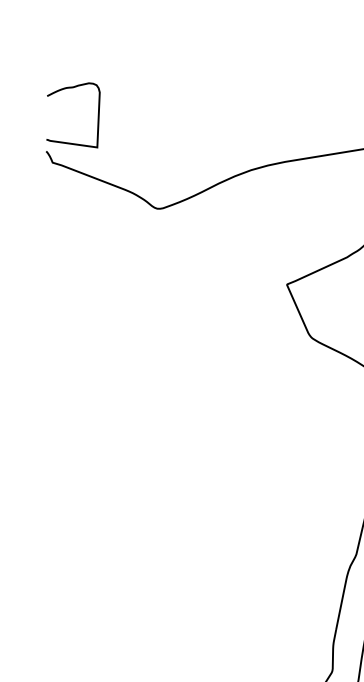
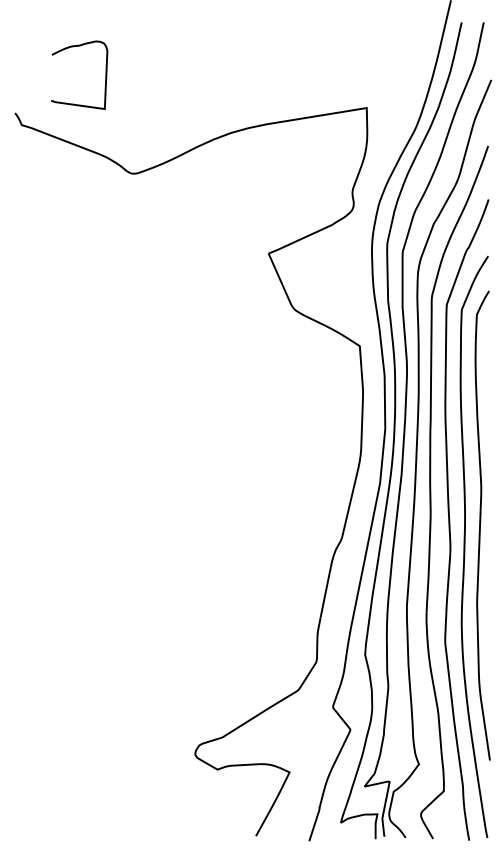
curve: (97, 114) -> (105, 74), moved

